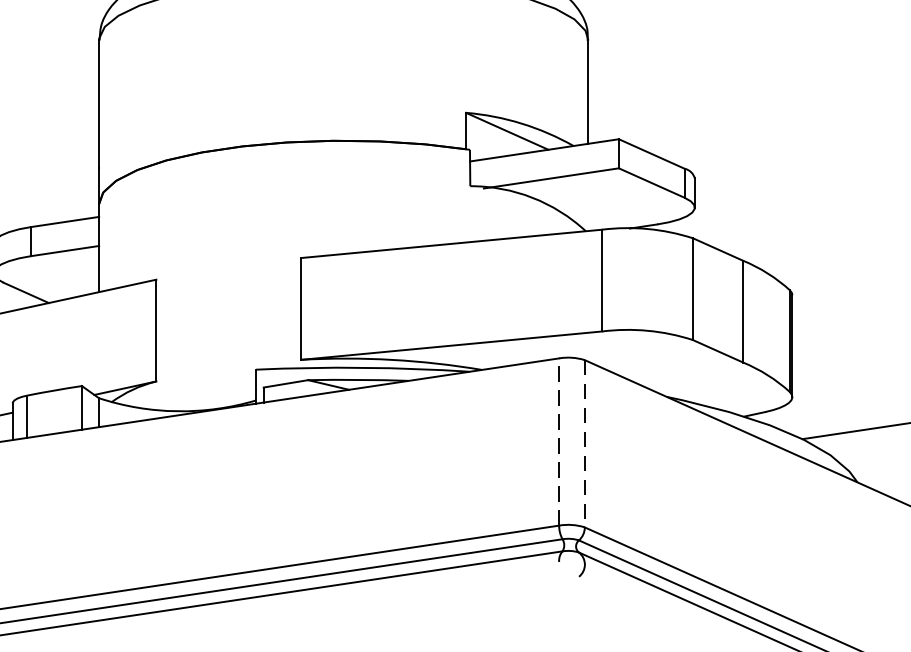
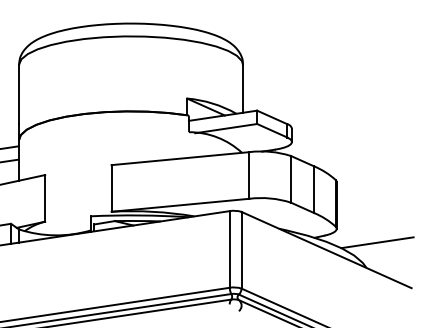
line: (558, 439) -> (229, 248), dashed -> solid
line: (584, 444) -> (241, 250), dashed -> solid

